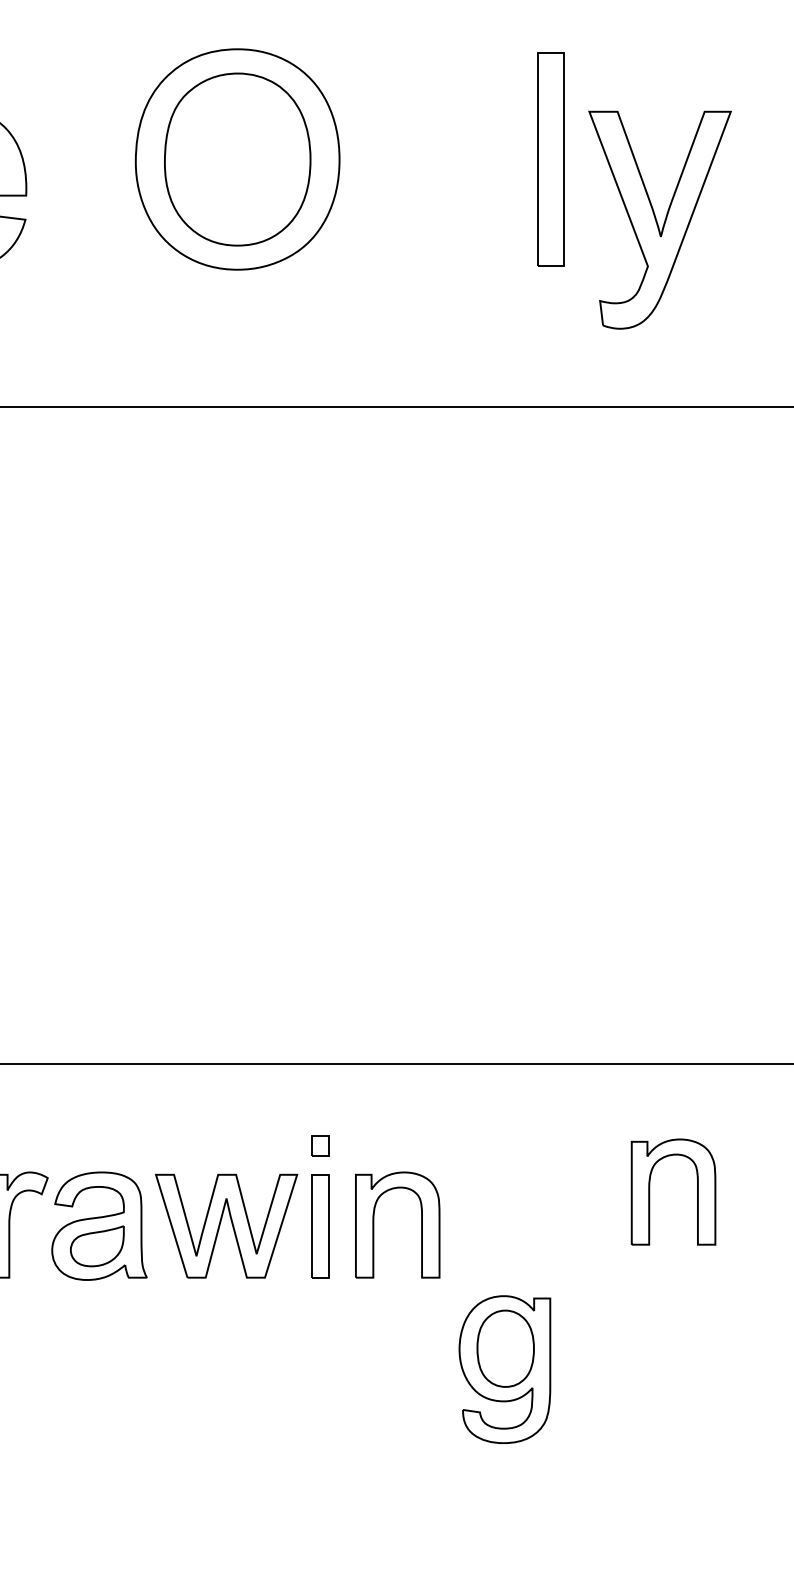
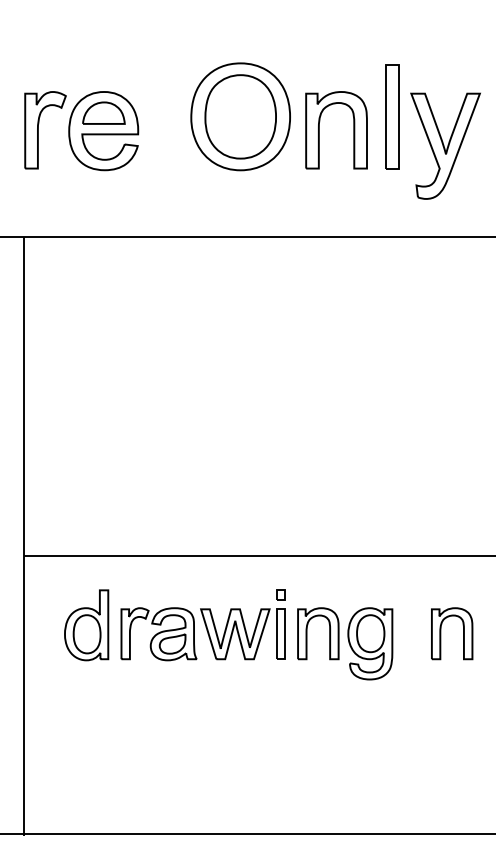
part: (400, 187) -> (319, 130), added
part: (651, 1191) -> (441, 633), moved
part: (505, 1368) -> (370, 643), moved

